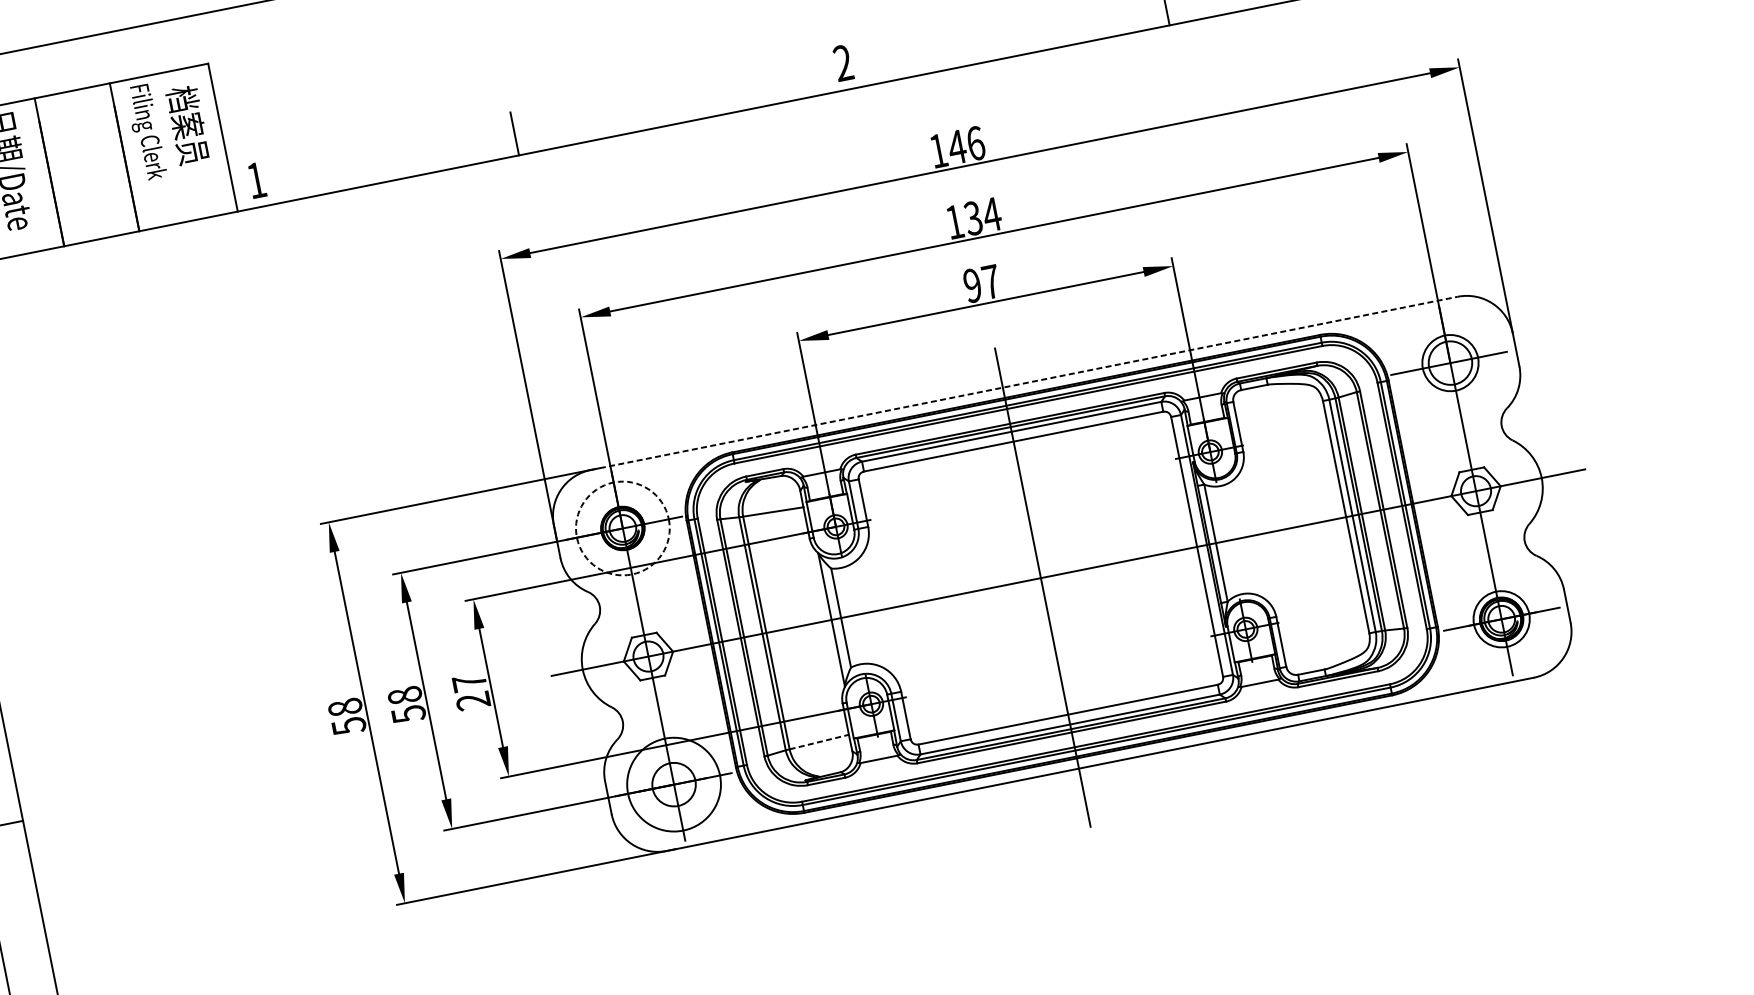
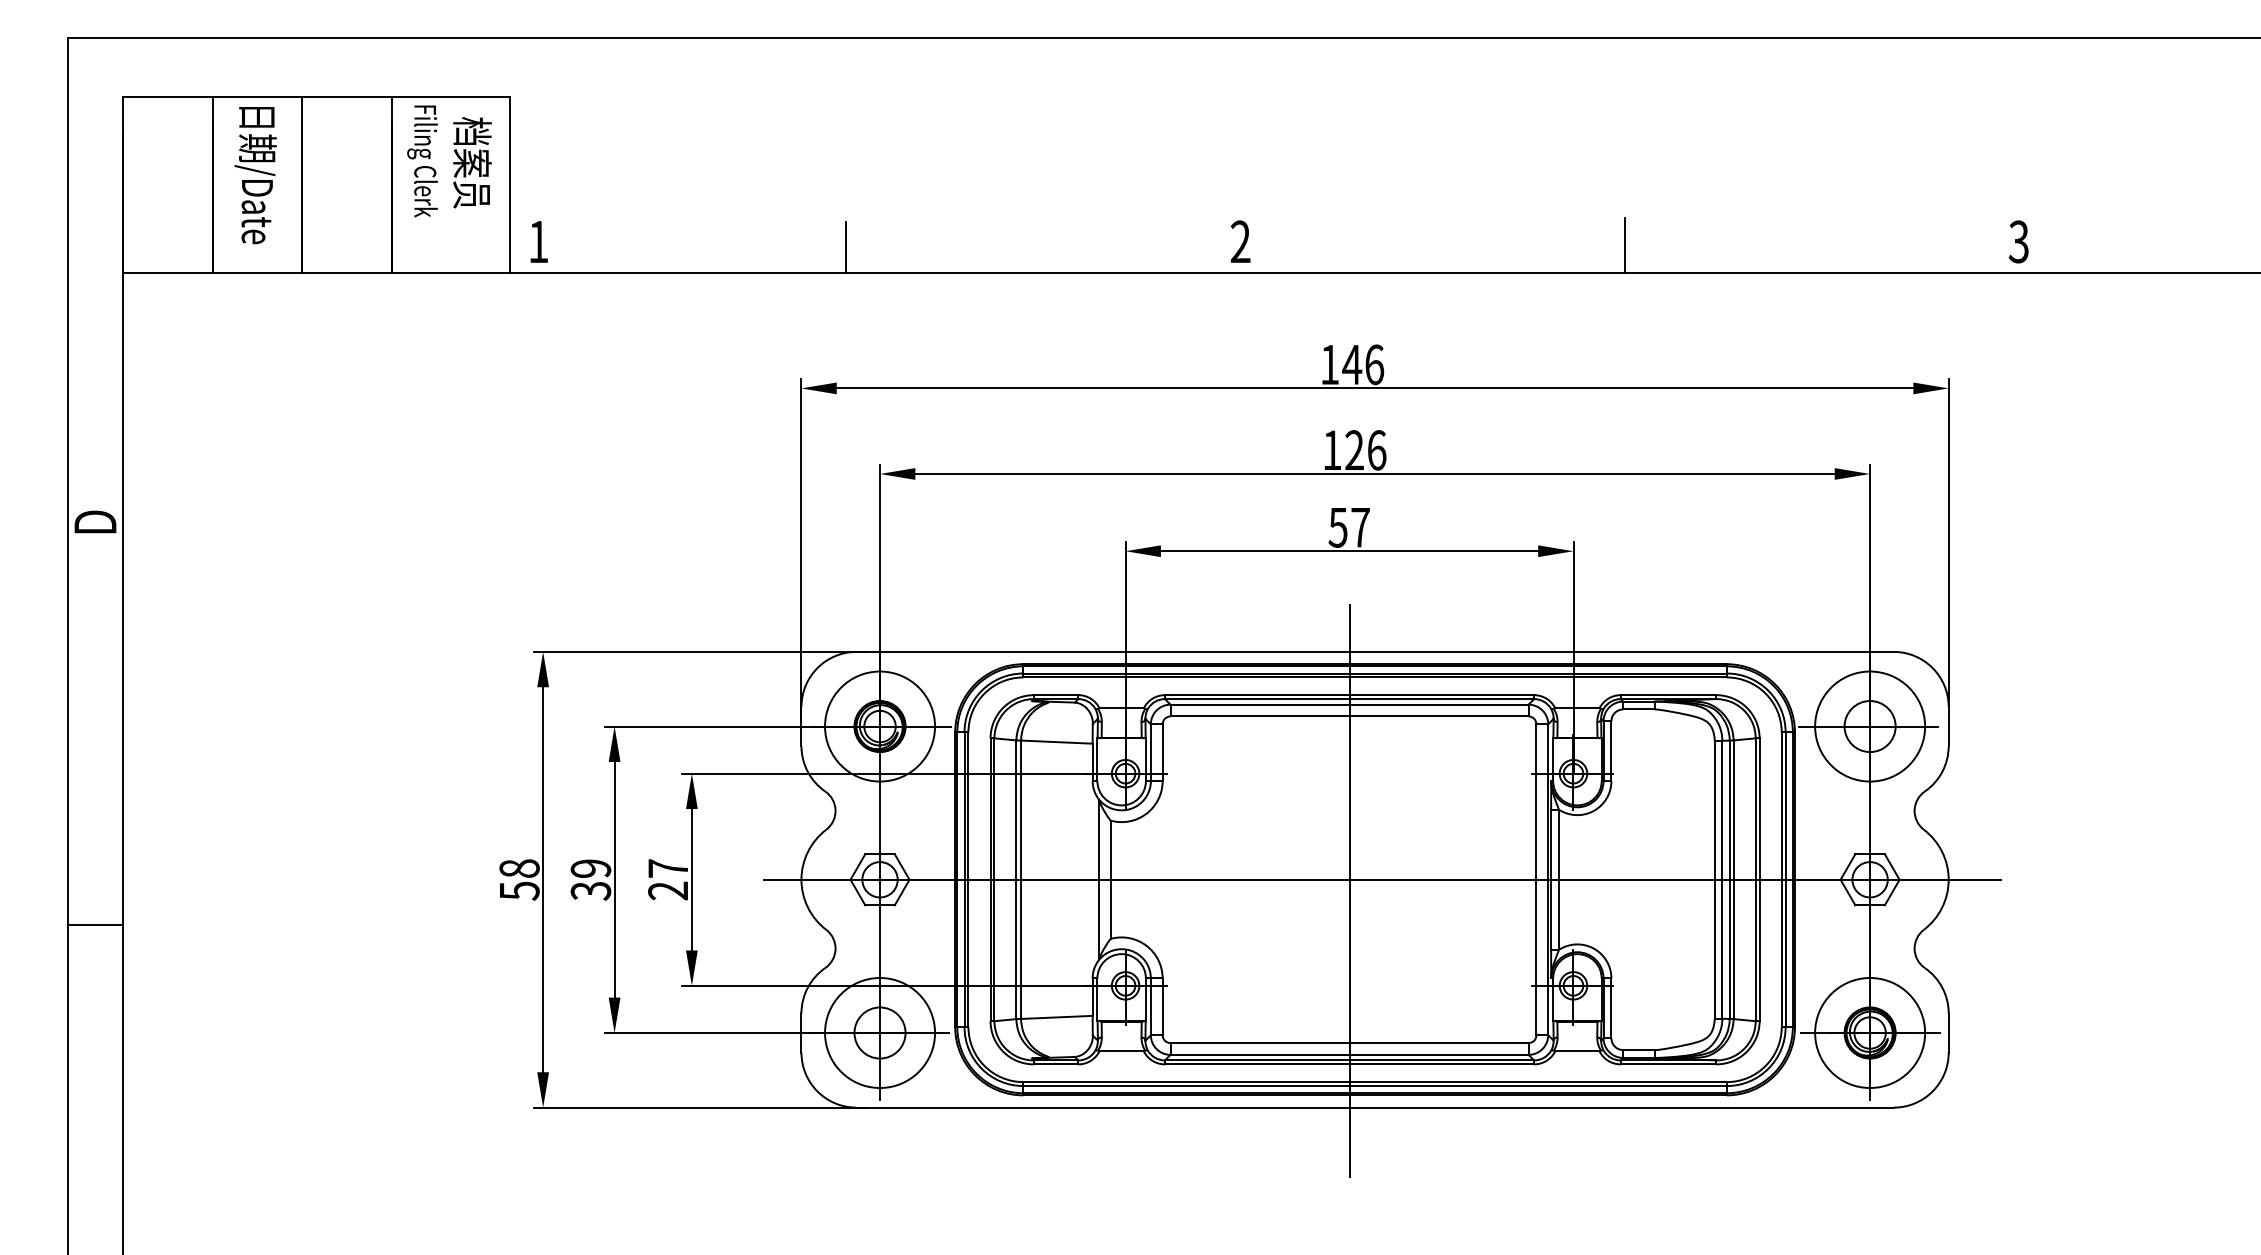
text: (982, 216) -> (1365, 450), 134 -> 126
text: (972, 285) -> (1337, 527), 97 -> 57
circle: (1450, 363) -> (1870, 726), size x1.67
line: (1024, 383) -> (1375, 651), dashed -> solid
circle: (623, 528) -> (880, 726), dashed -> solid
circle: (1502, 619) -> (1870, 1033), size x1.67
text: (406, 704) -> (590, 879), 58 -> 39
line: (818, 742) -> (1056, 1017), dashed -> solid

